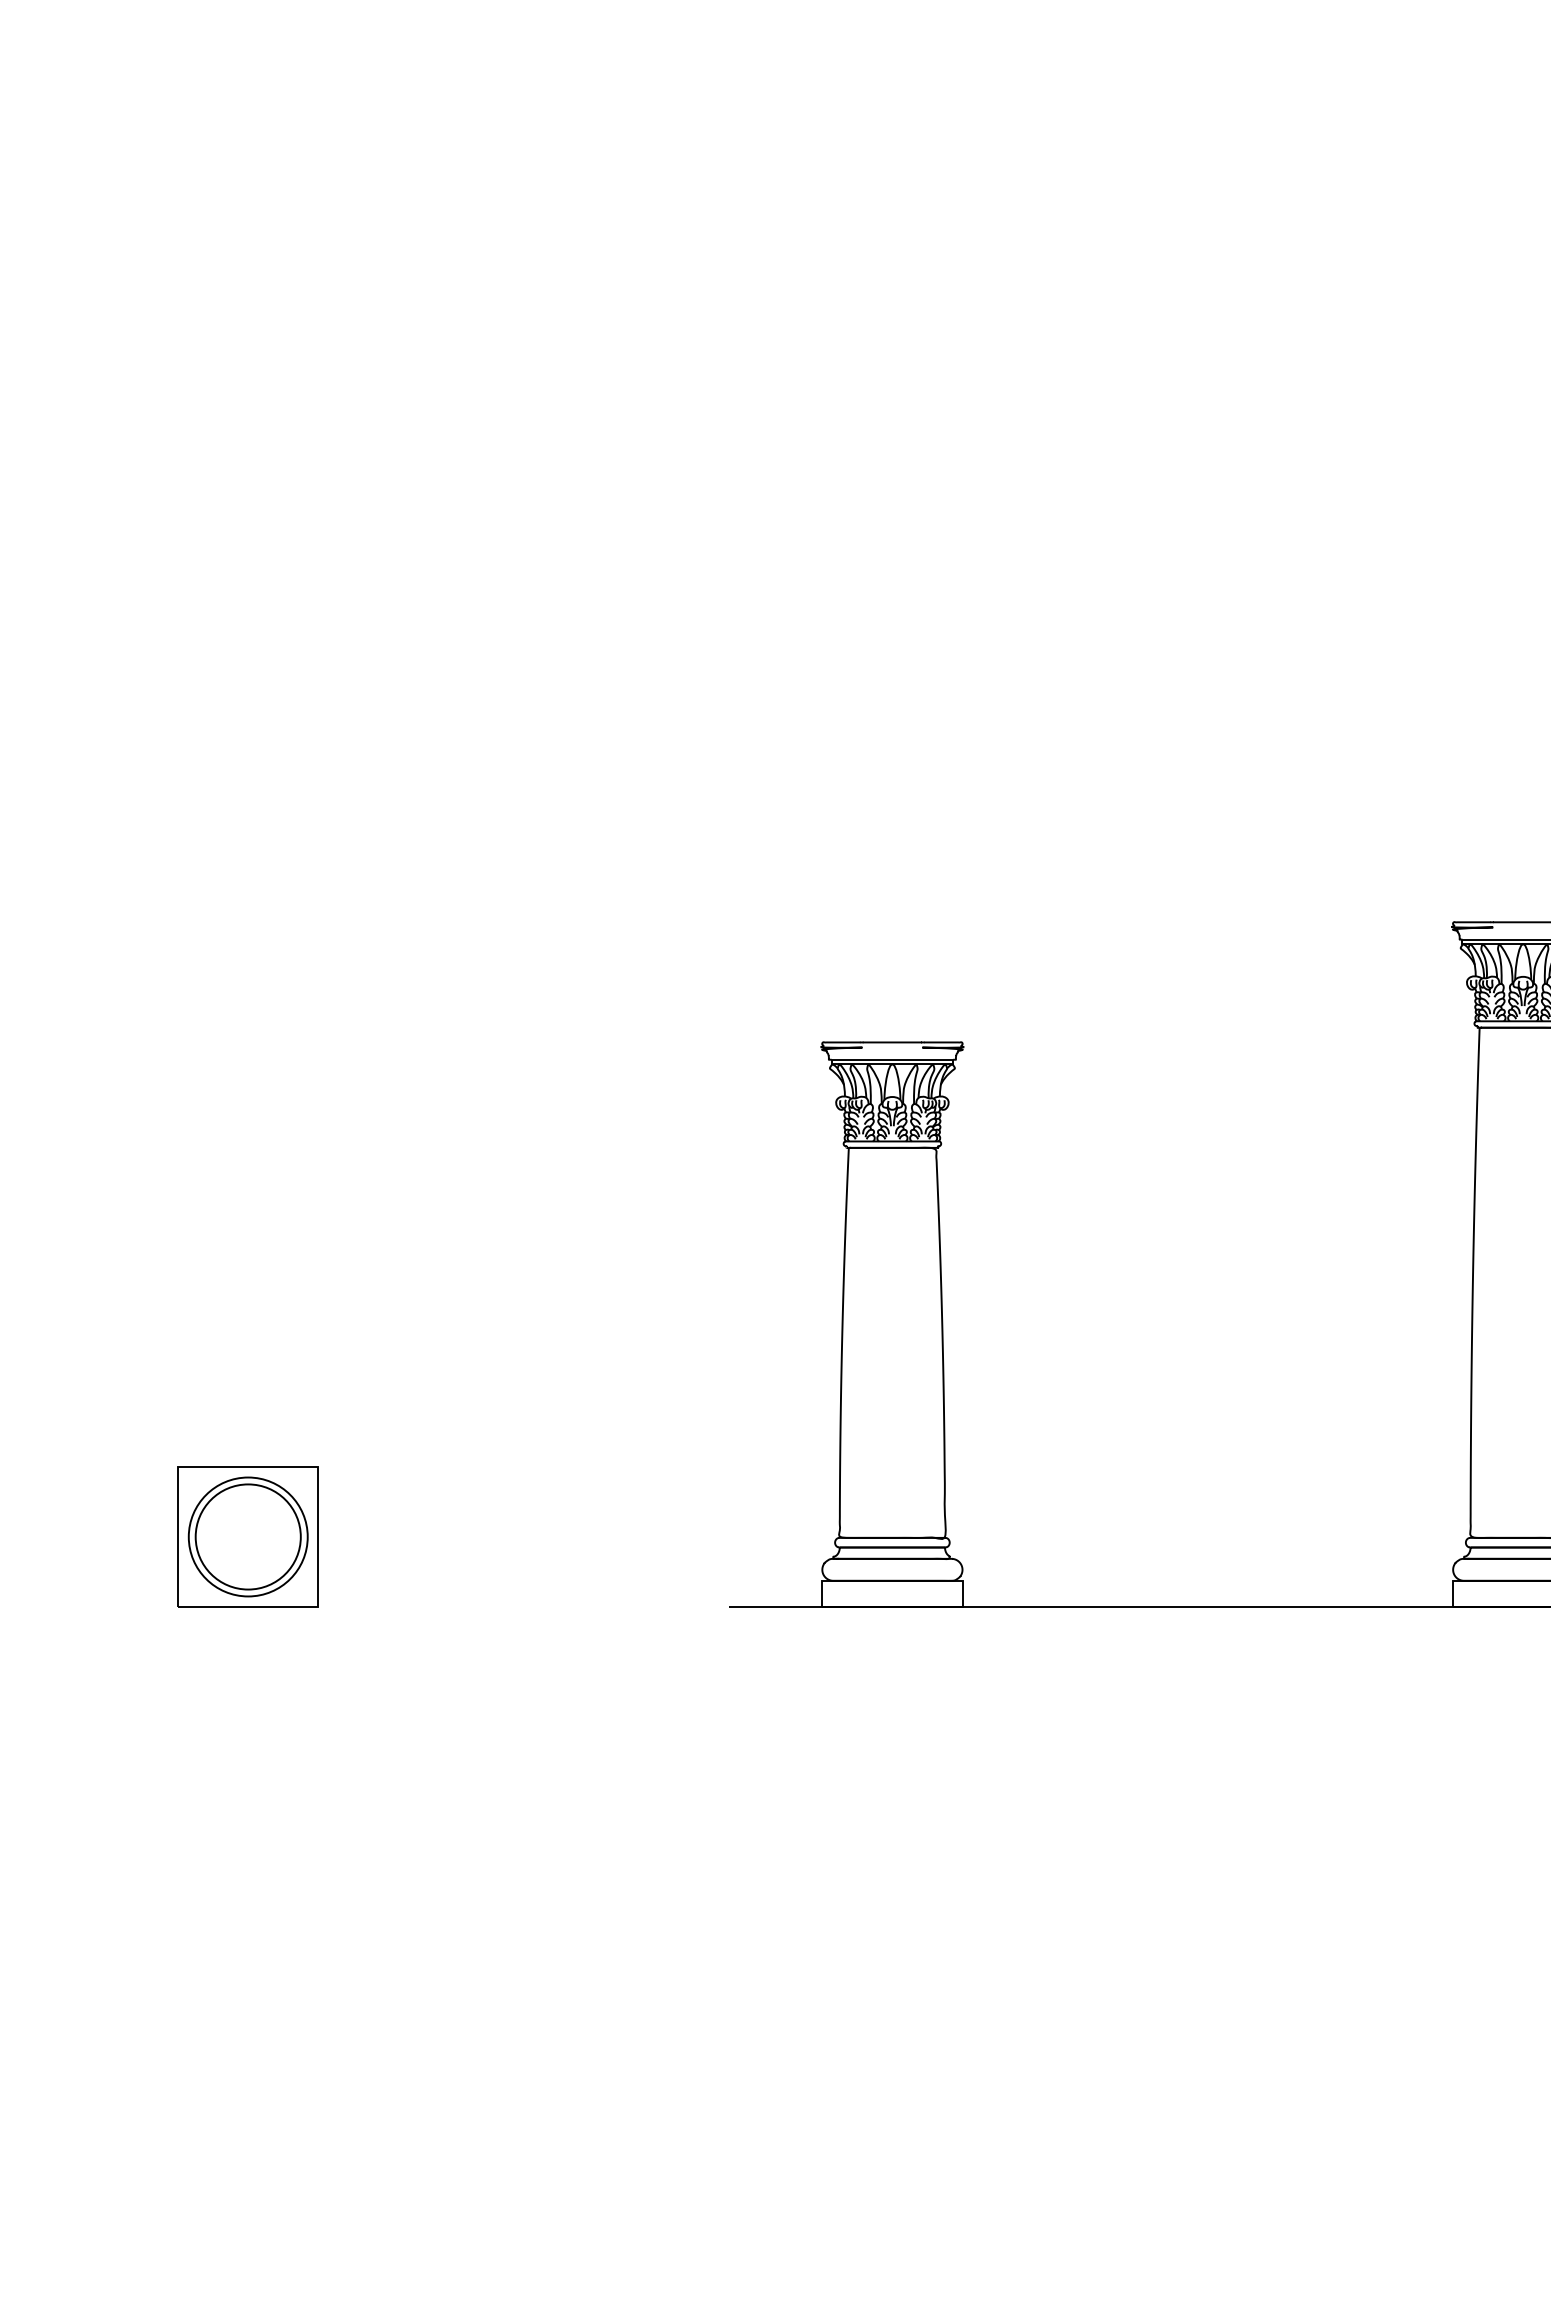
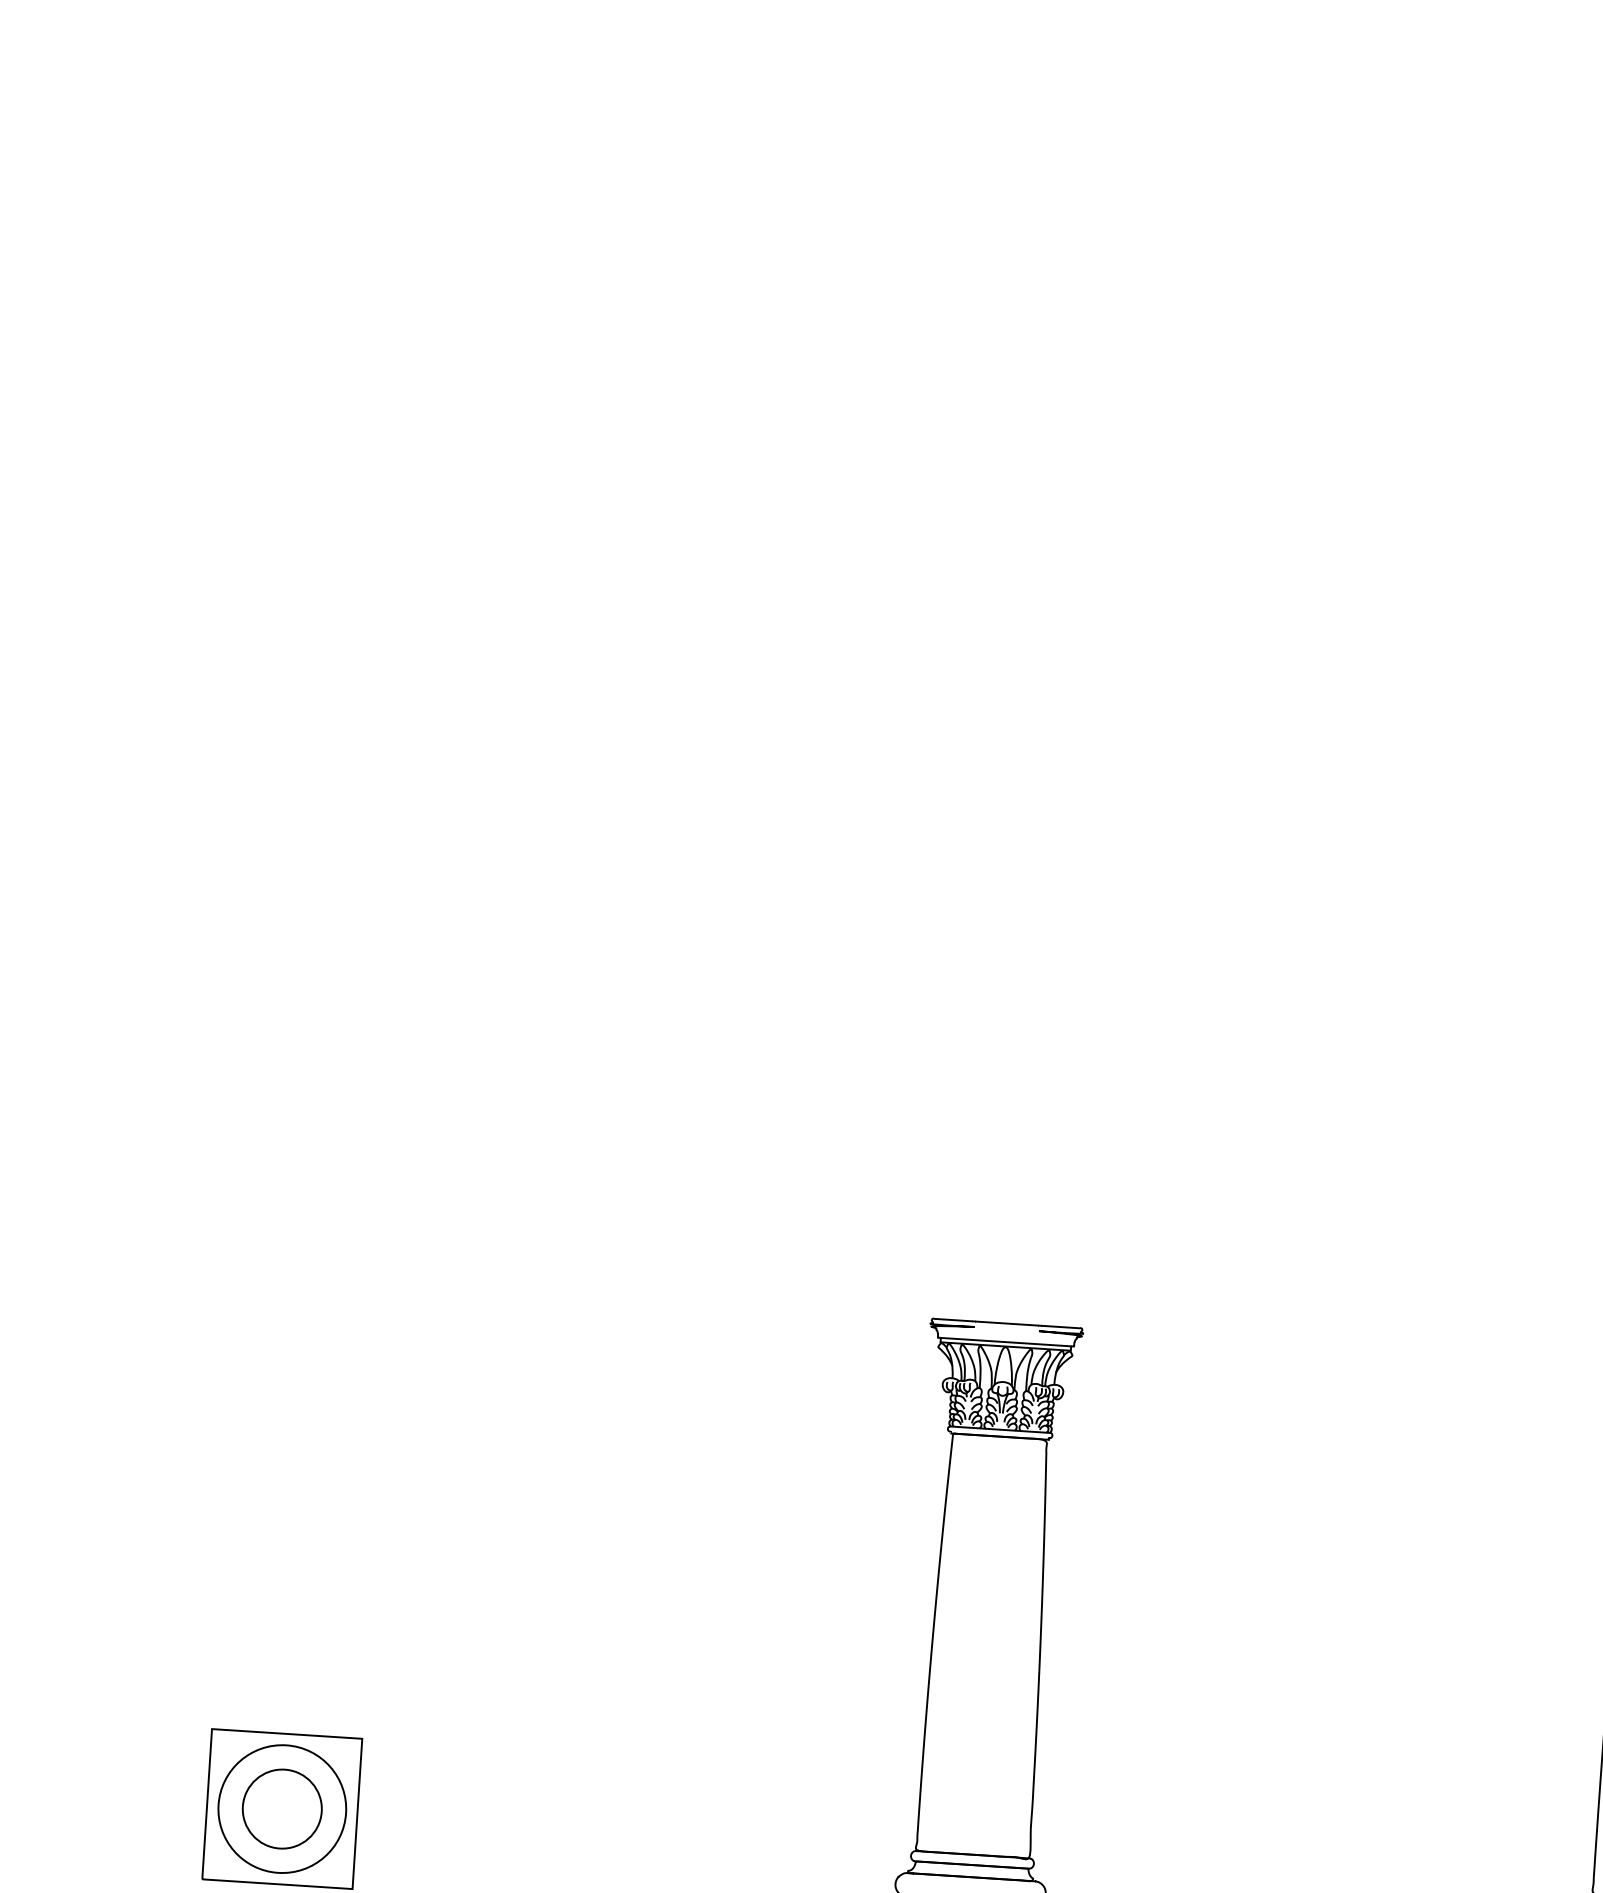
circle: (247, 1536) -> (281, 1808), size x0.7

